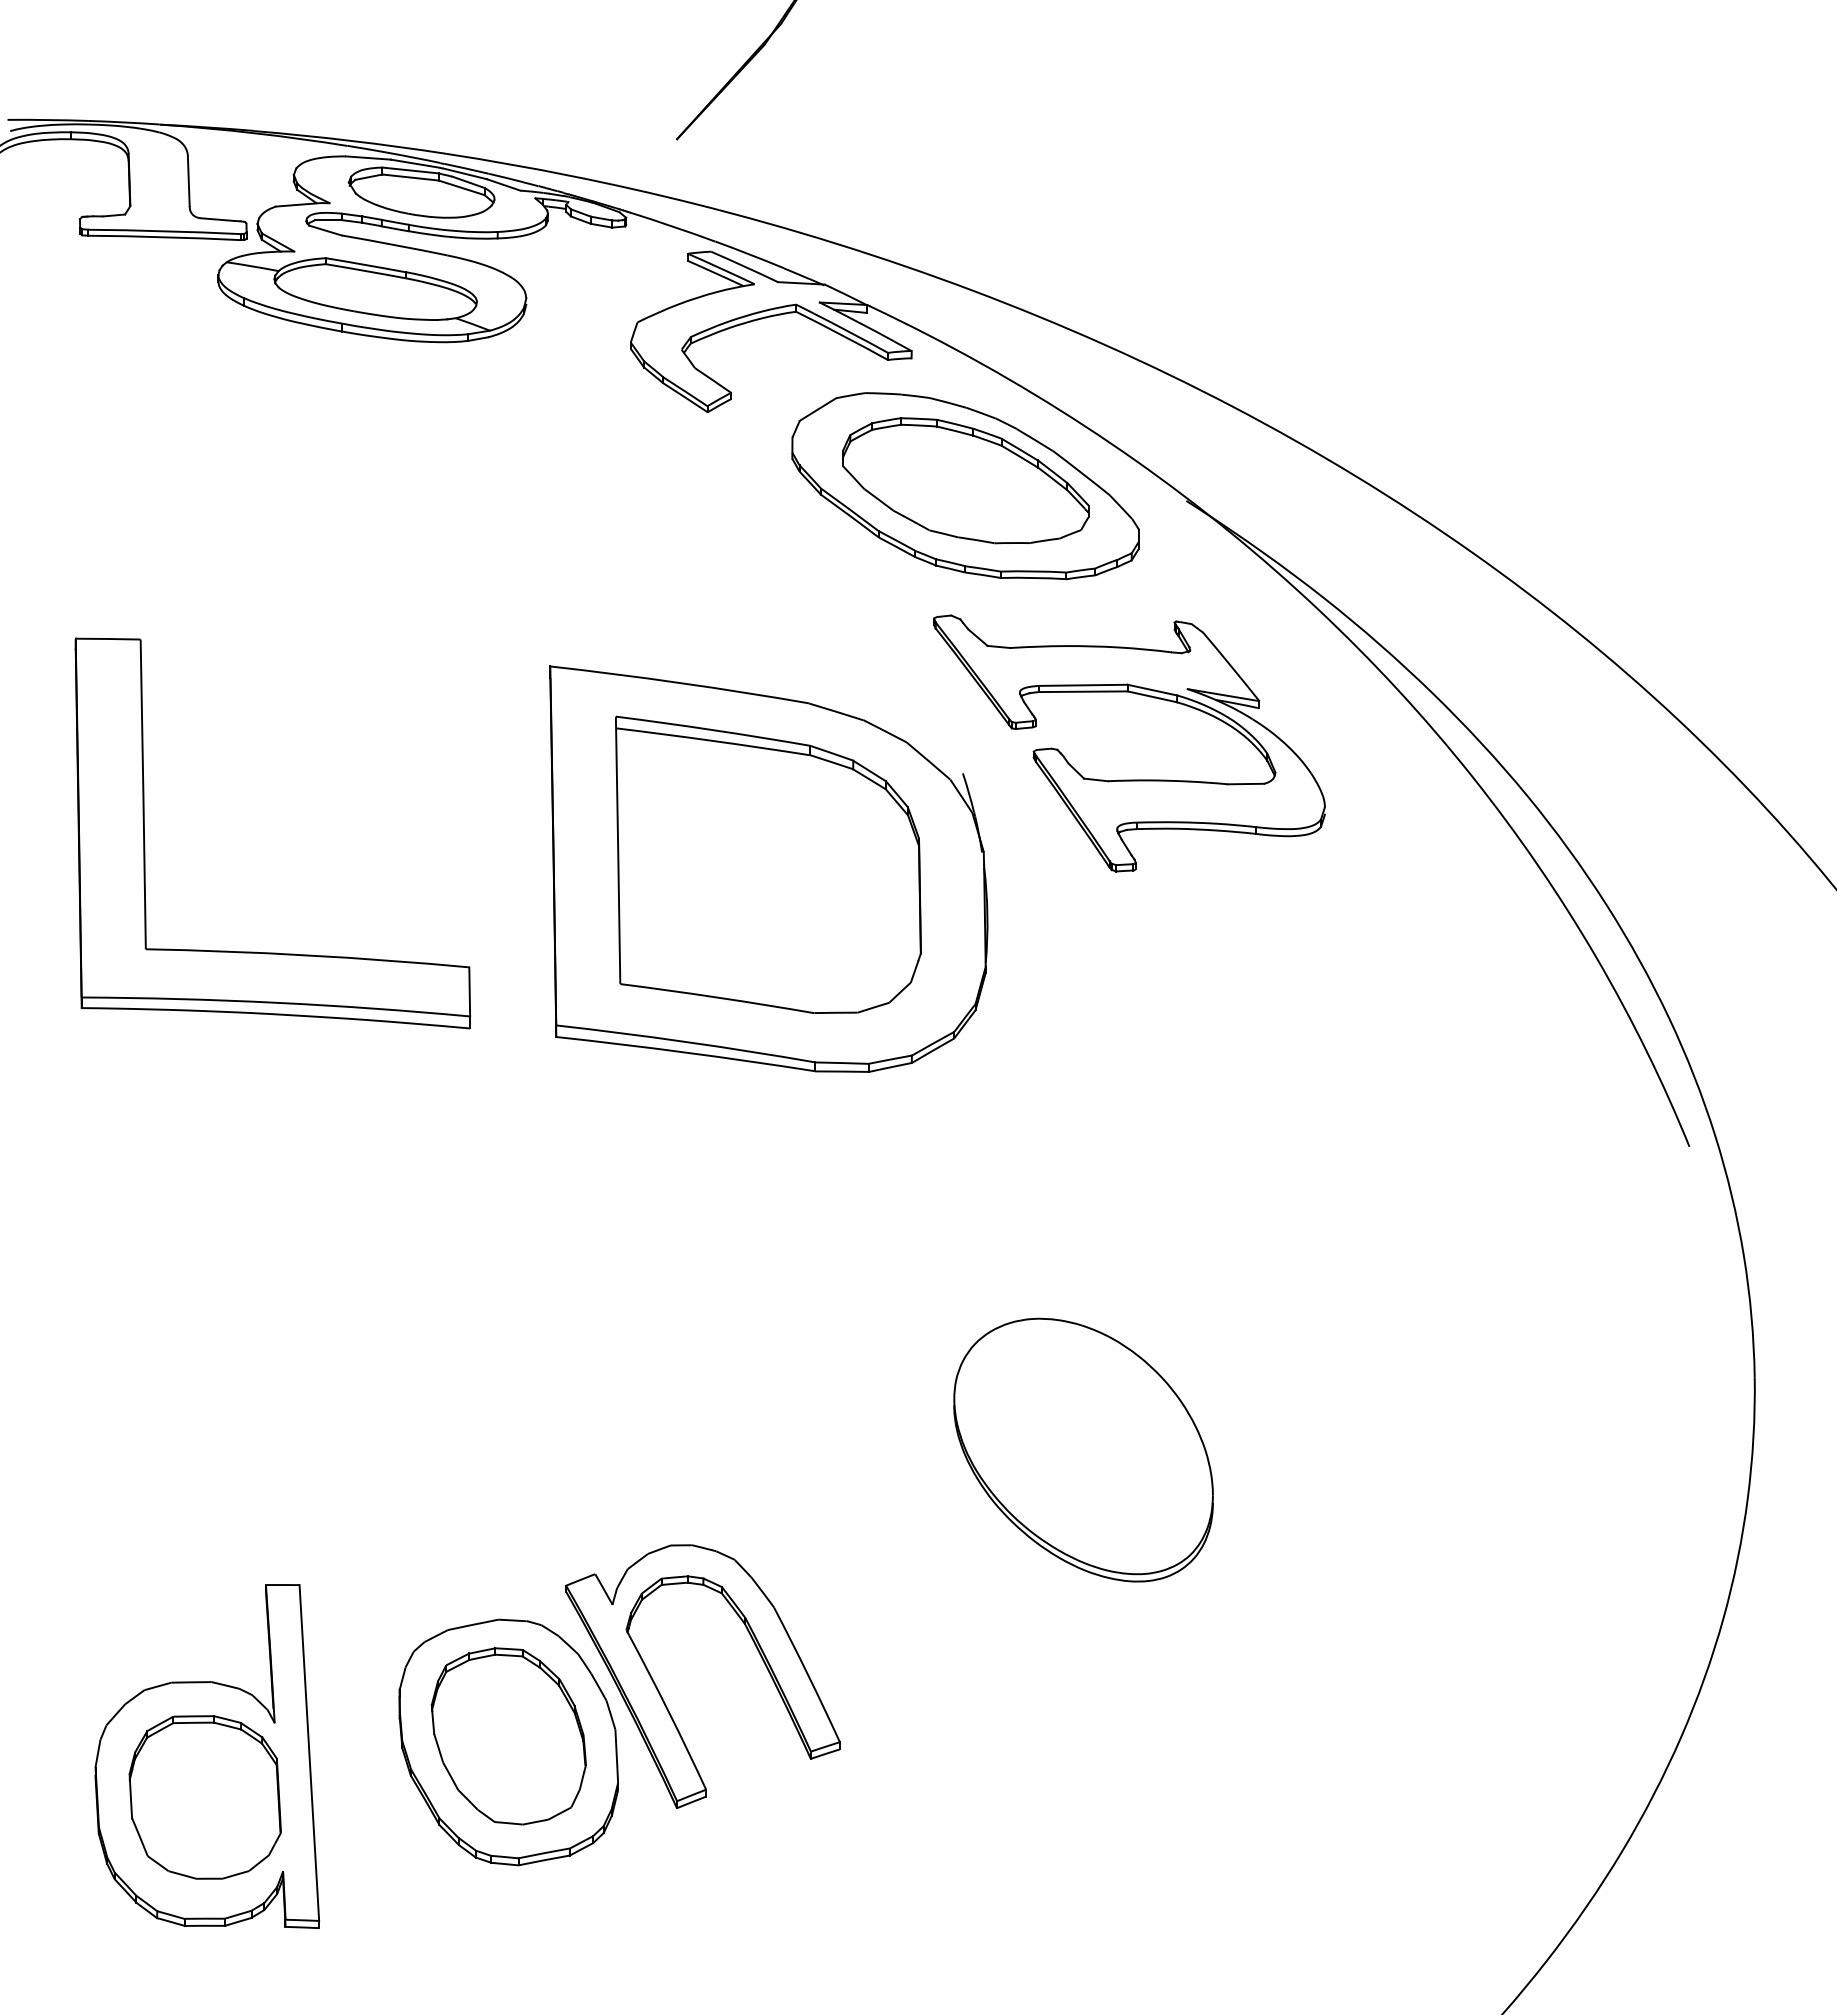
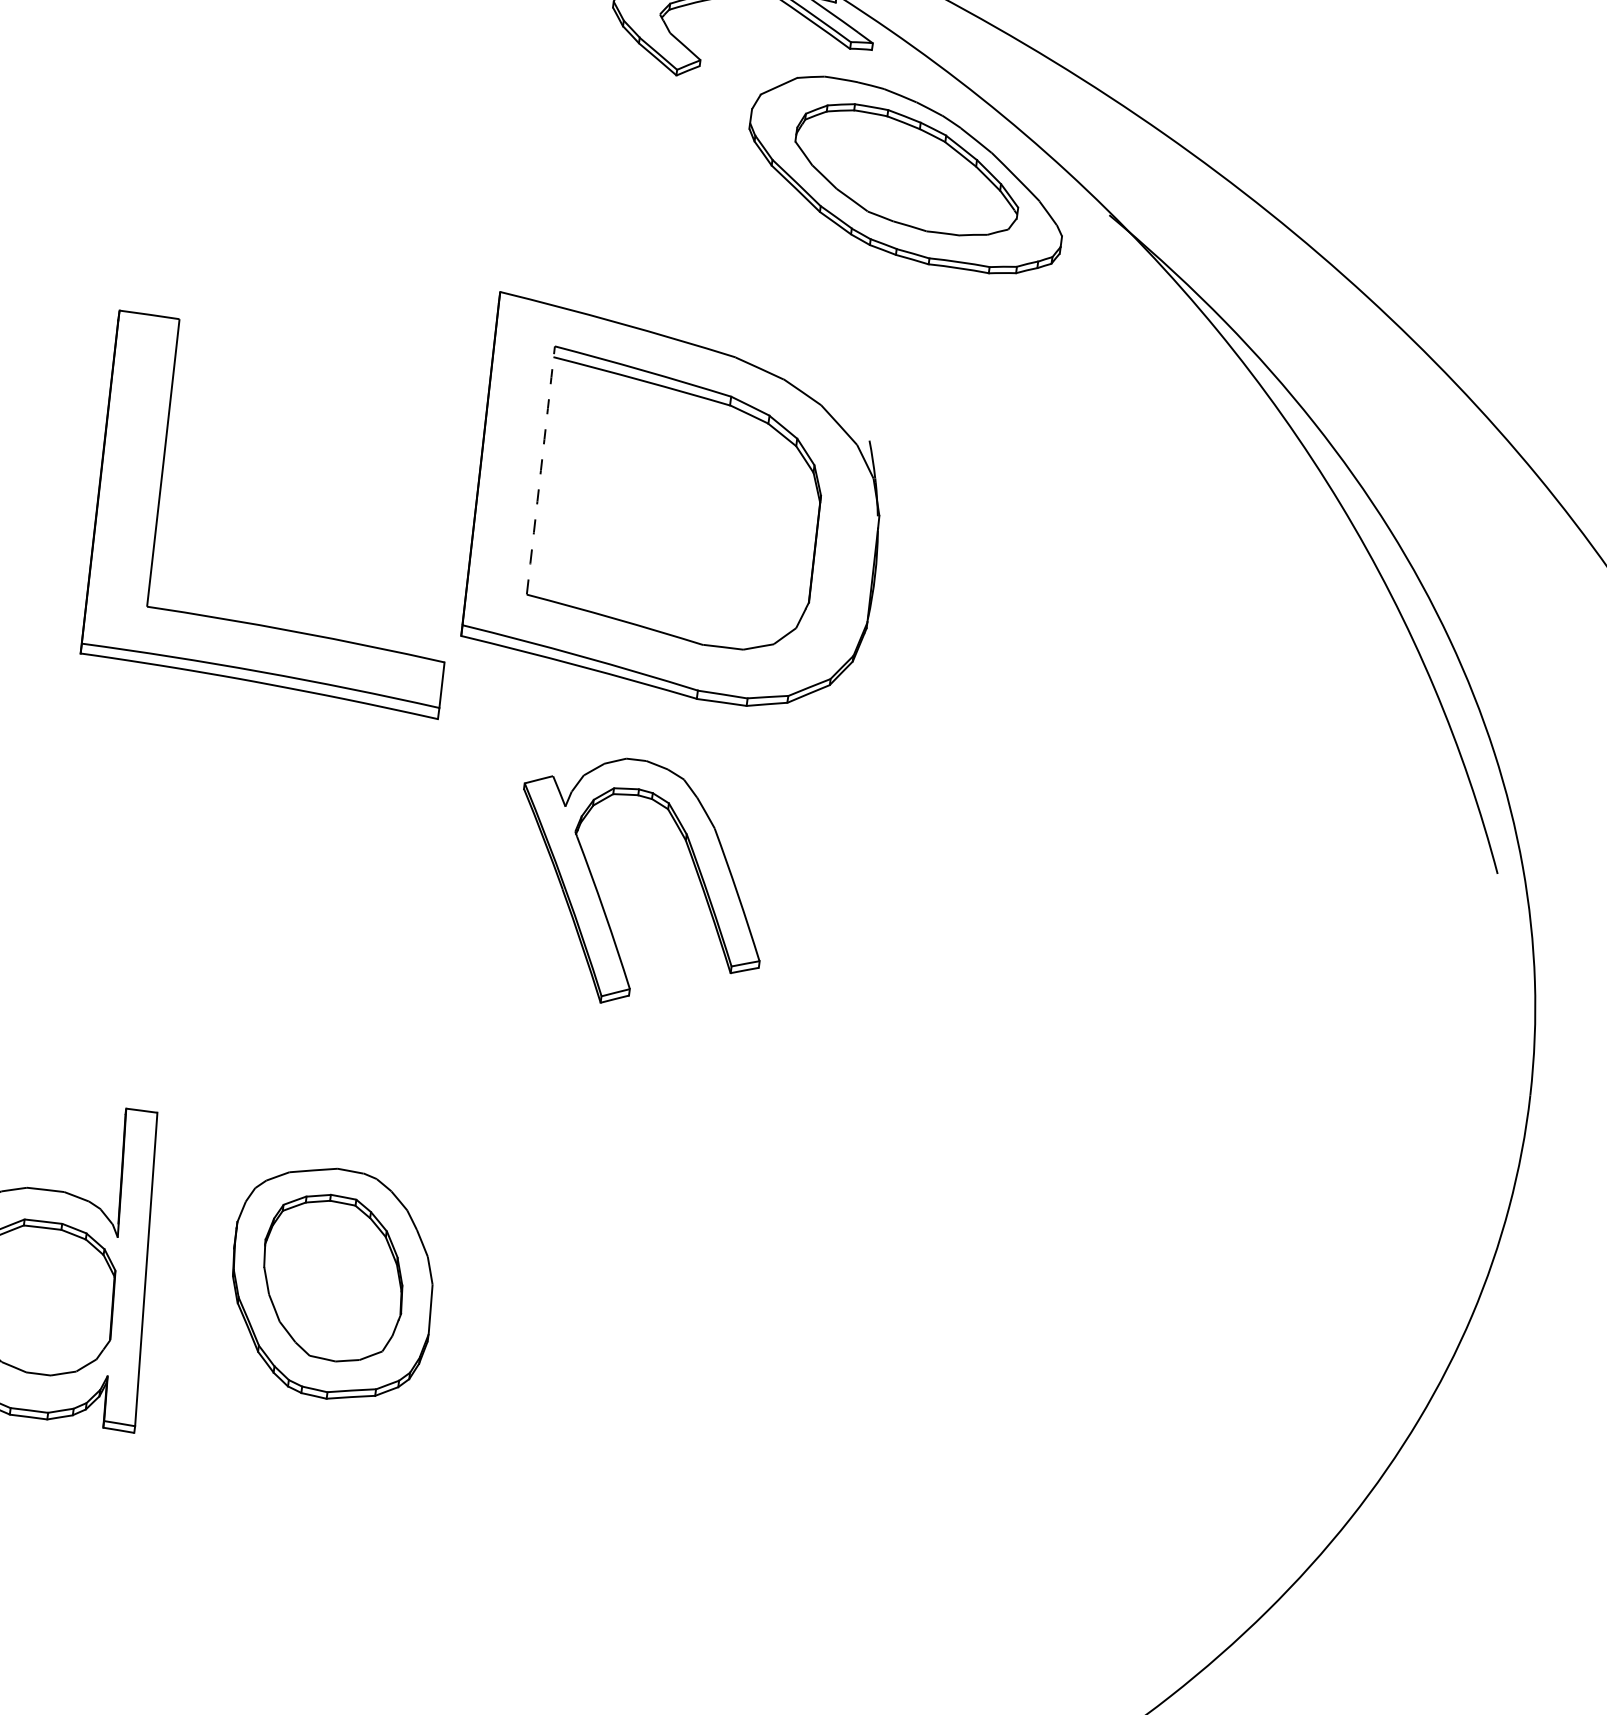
part: (1129, 779) -> (1023, 466), removed
arc: (618, 850) -> (541, 470), solid -> dashed
part: (272, 952) -> (264, 624), moved
part: (1083, 1449) -> (899, 1081), removed
part: (662, 1696) -> (600, 897), moved

